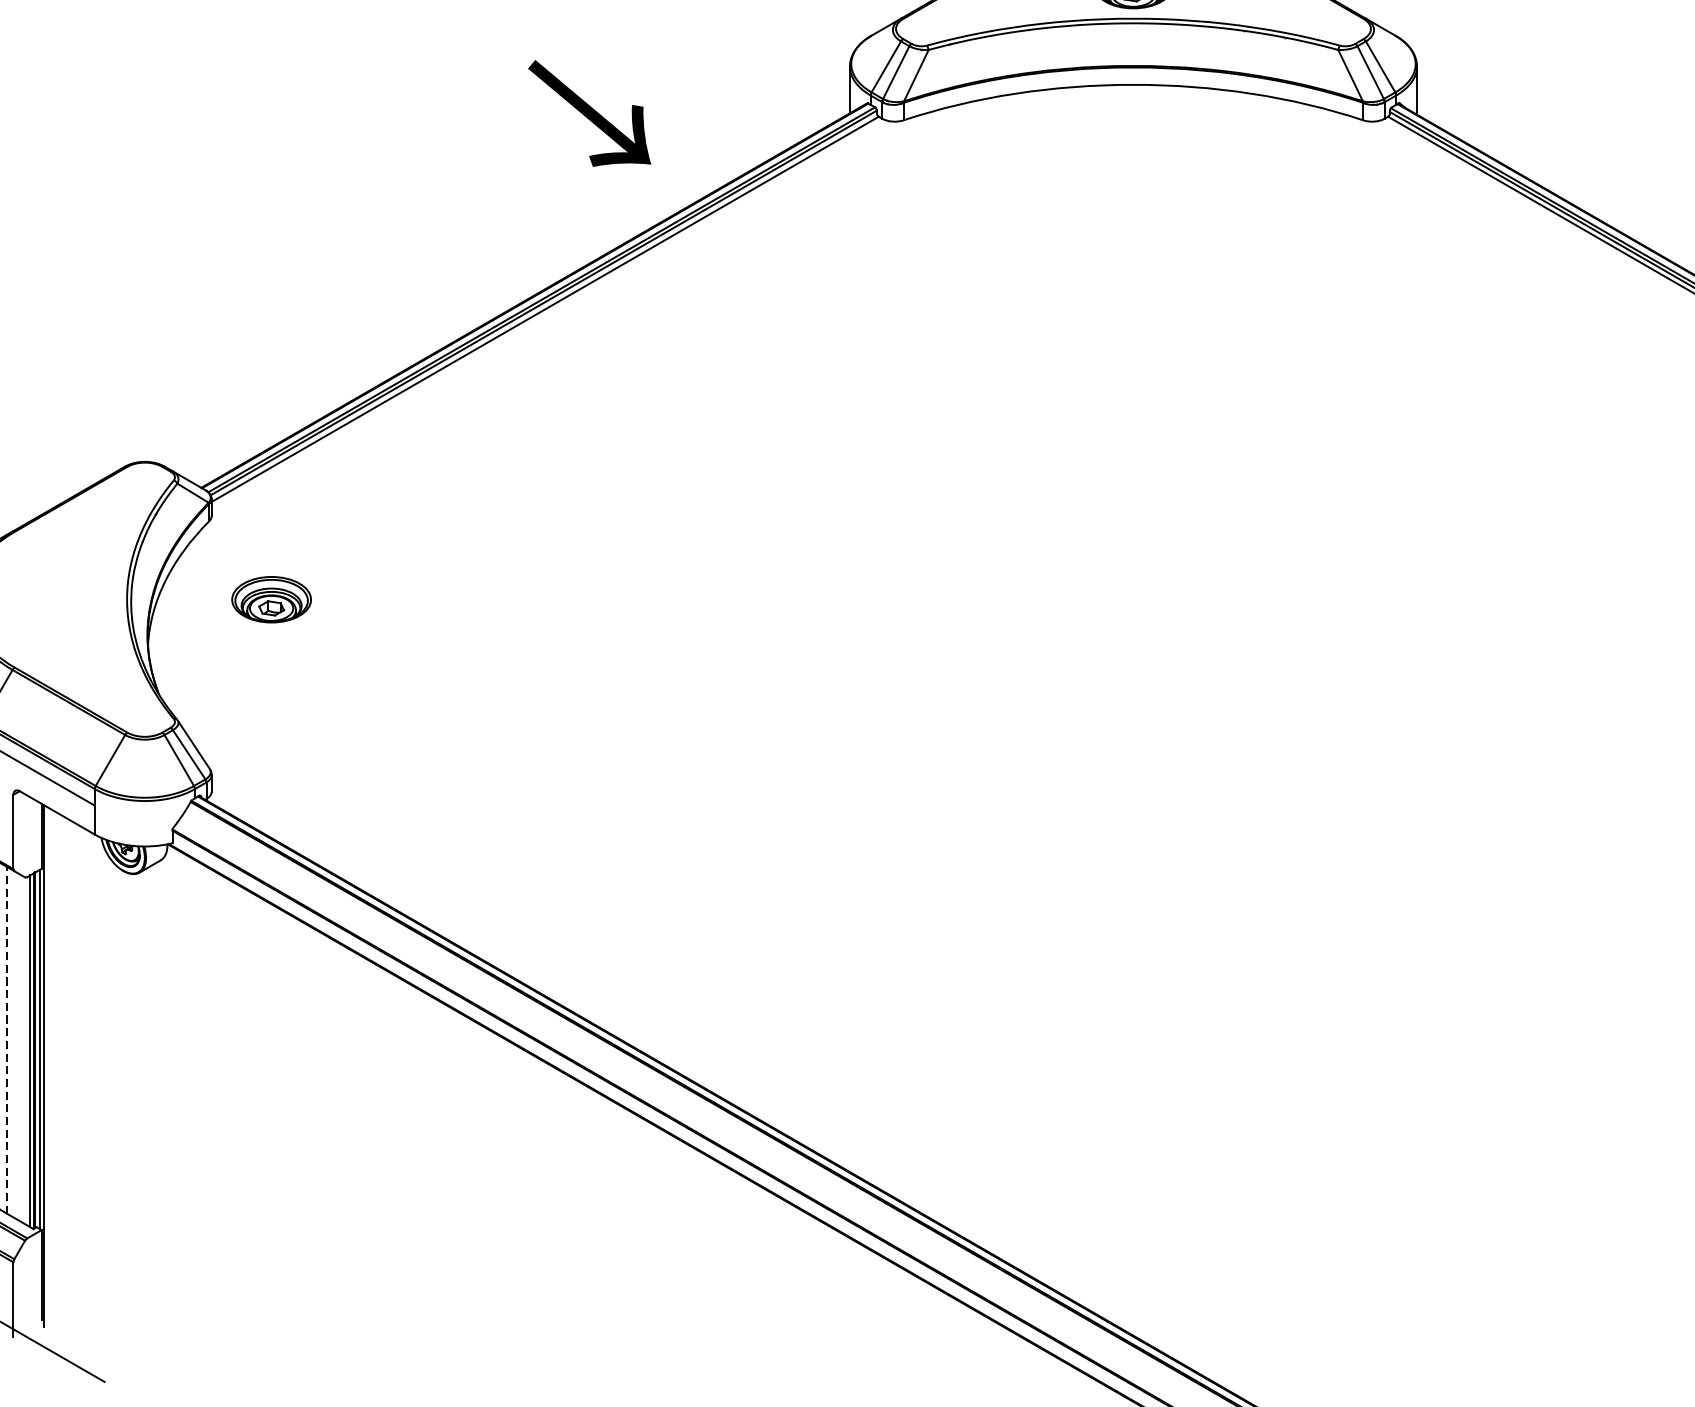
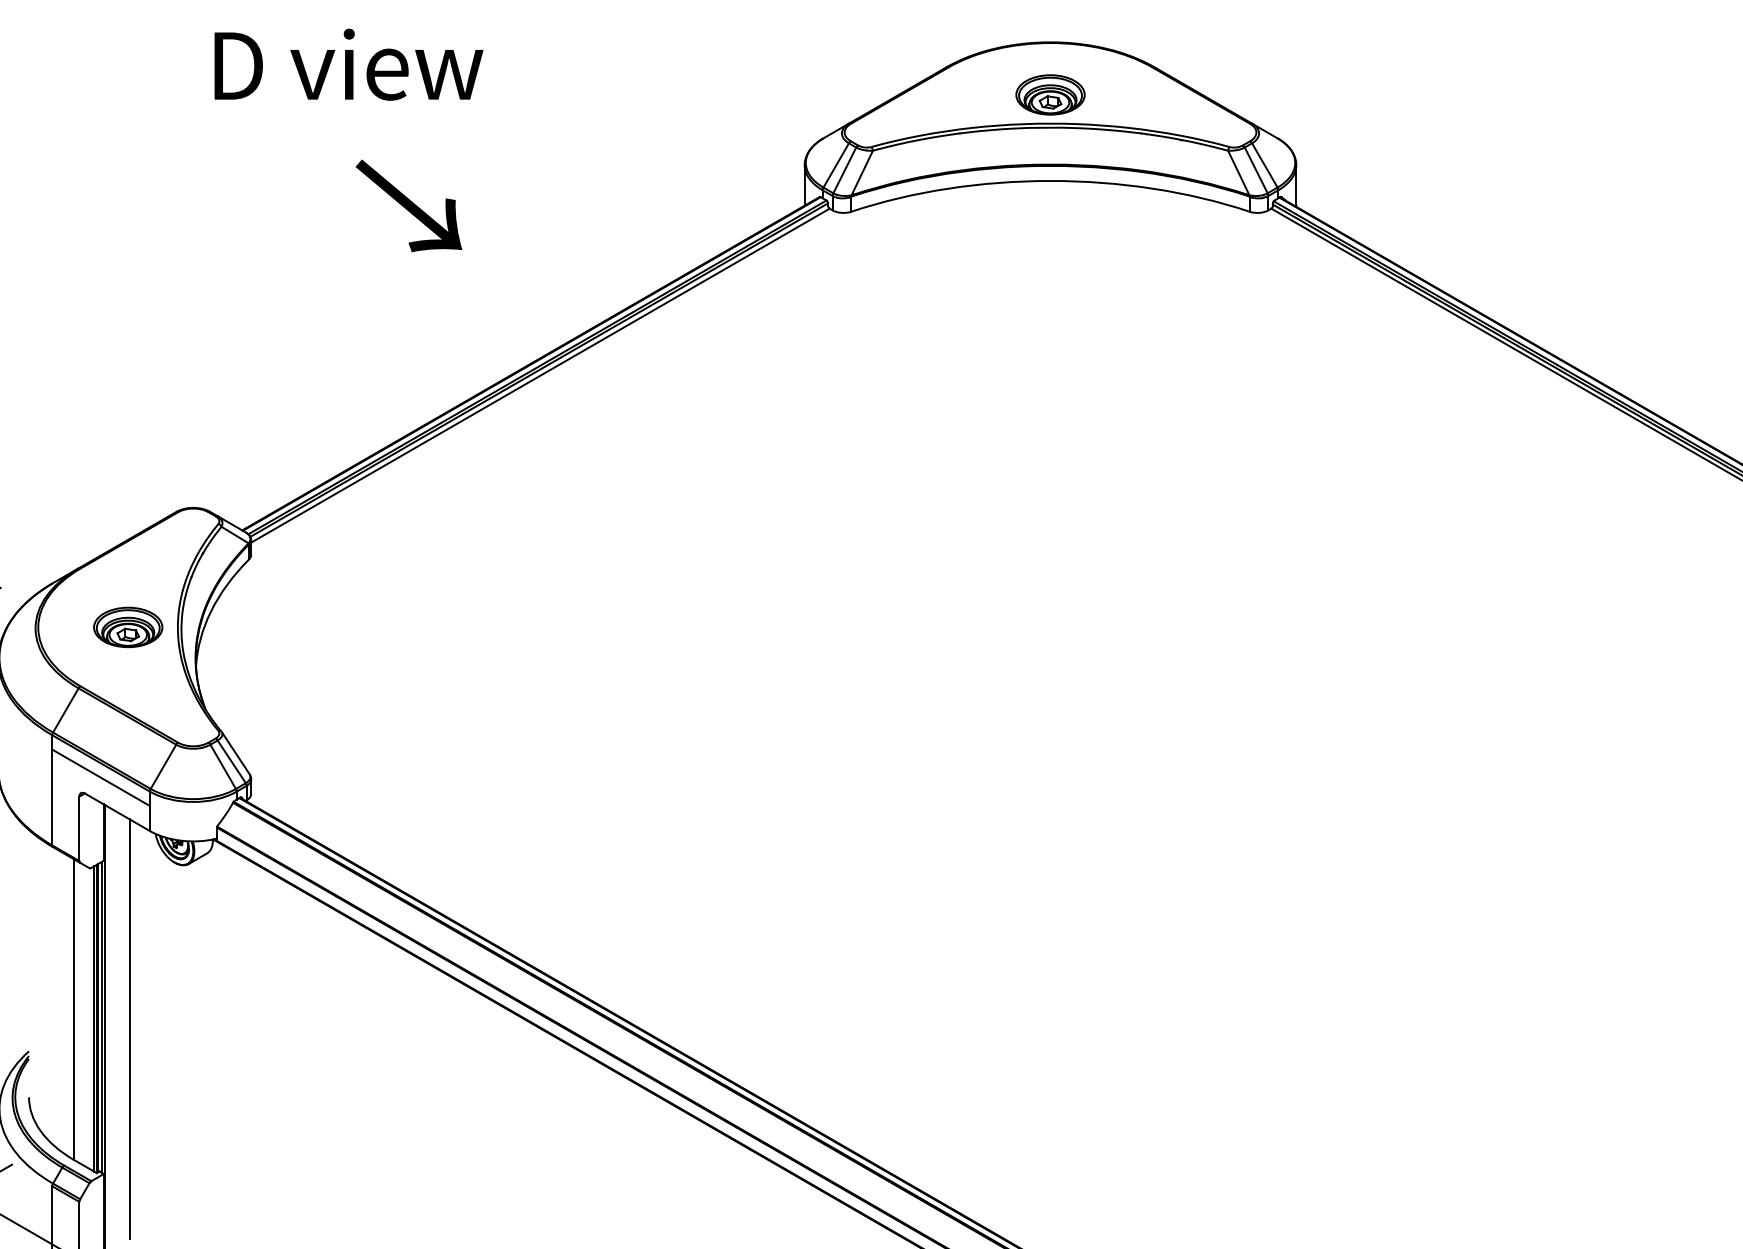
text: (589, 113) -> (408, 205), moved
part: (271, 599) -> (128, 627), moved
line: (6, 1040) -> (73, 1009), dashed -> solid
line: (71, 1063) -> (129, 1029), added

